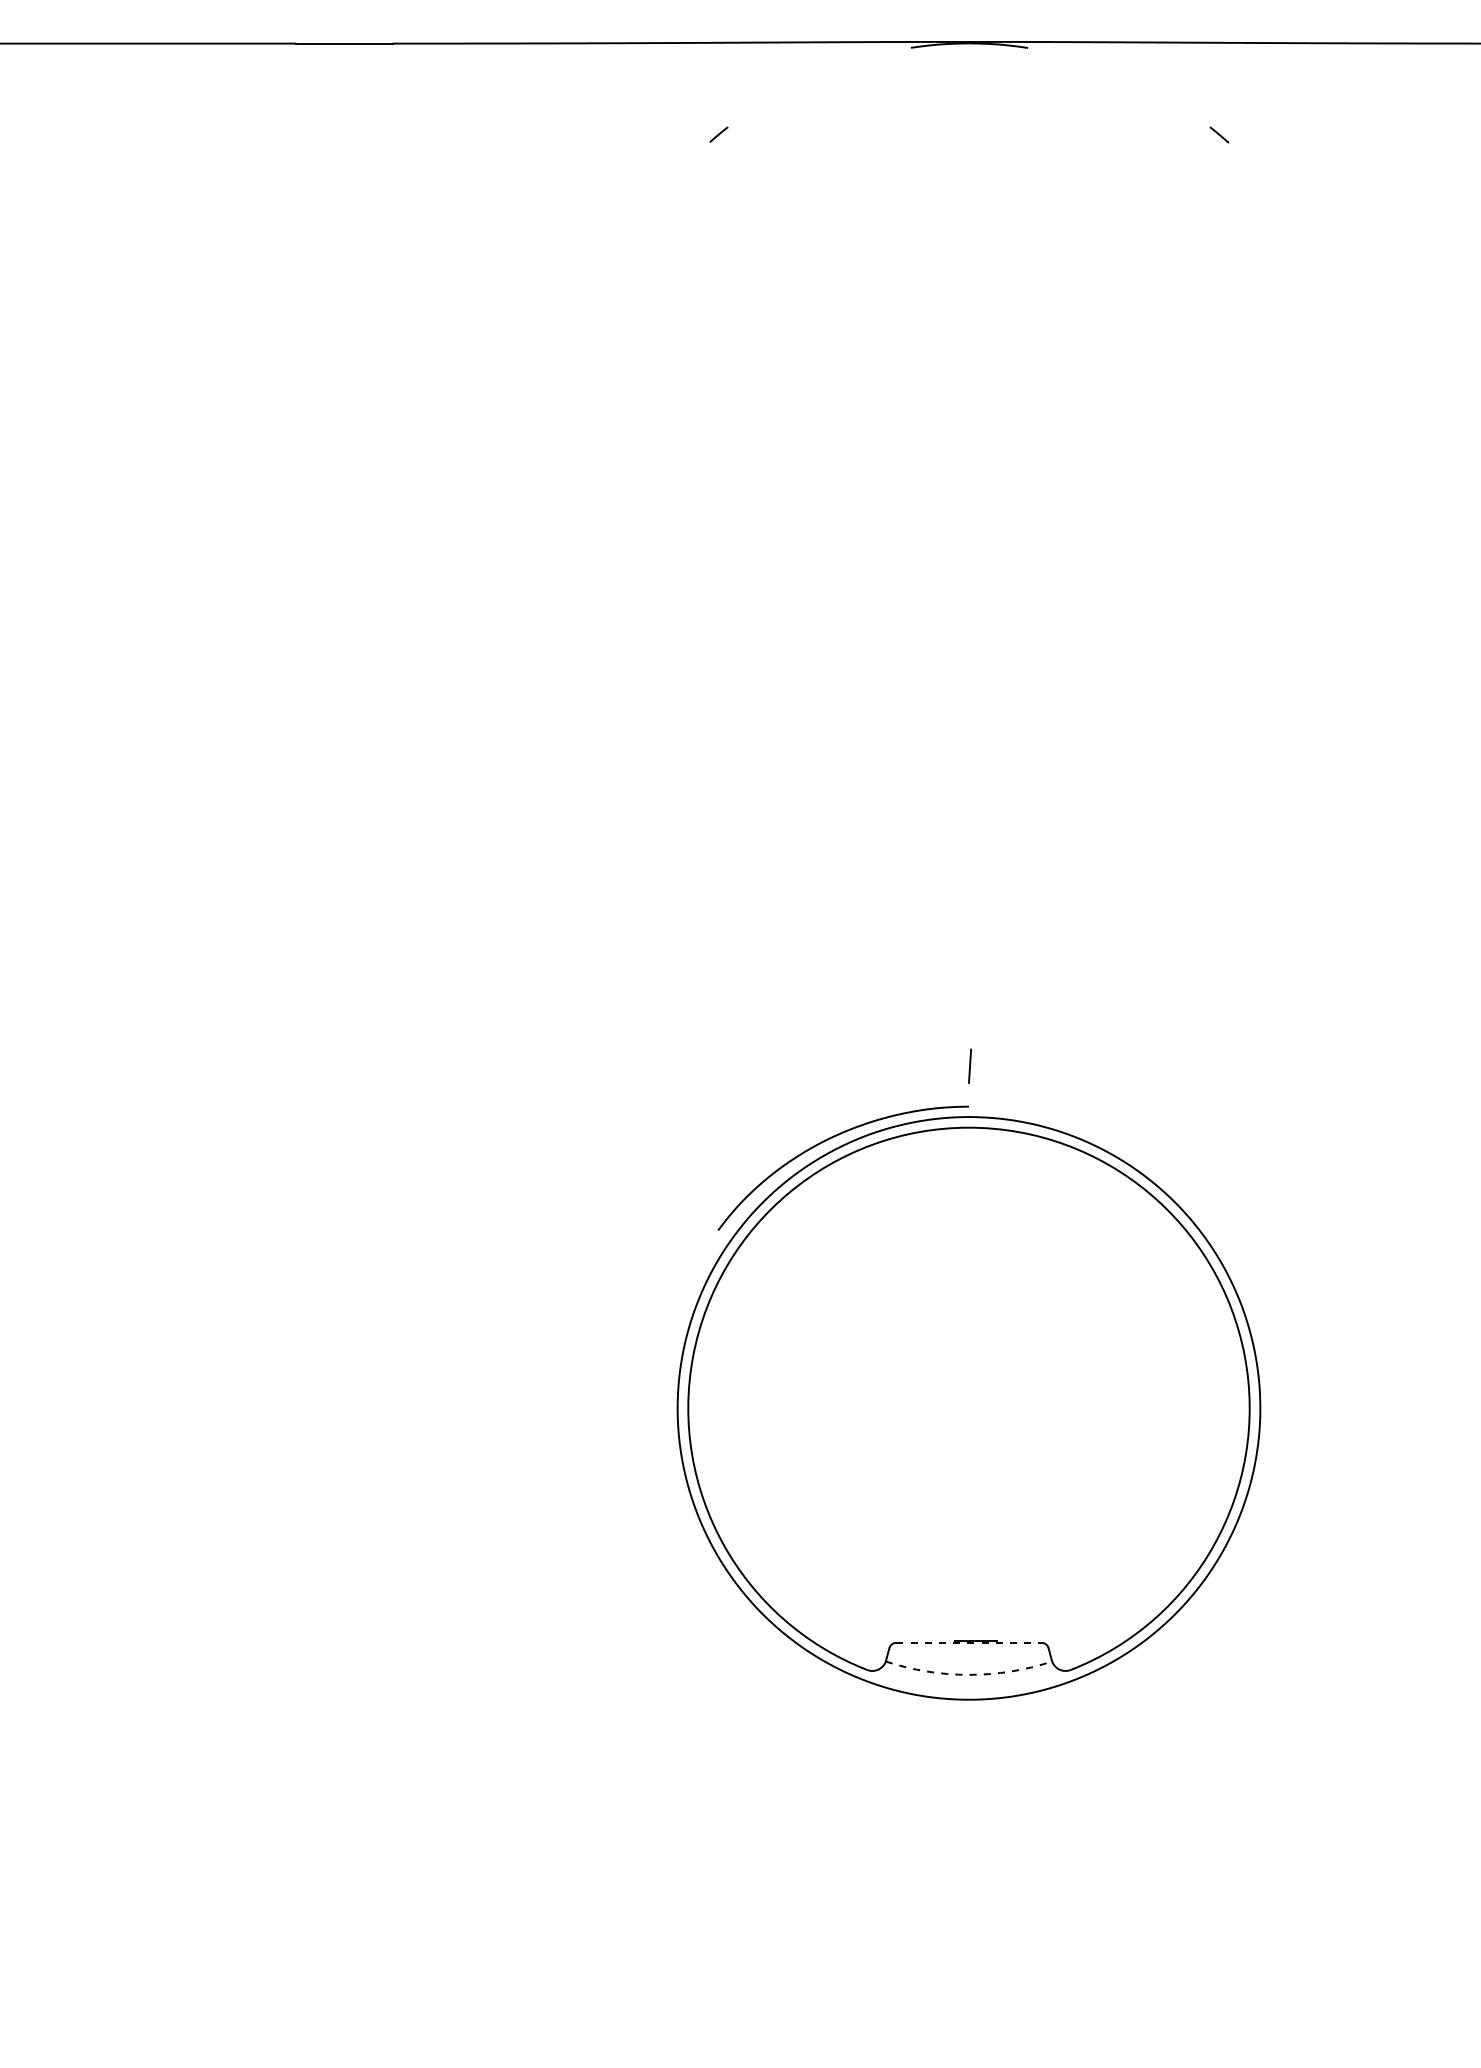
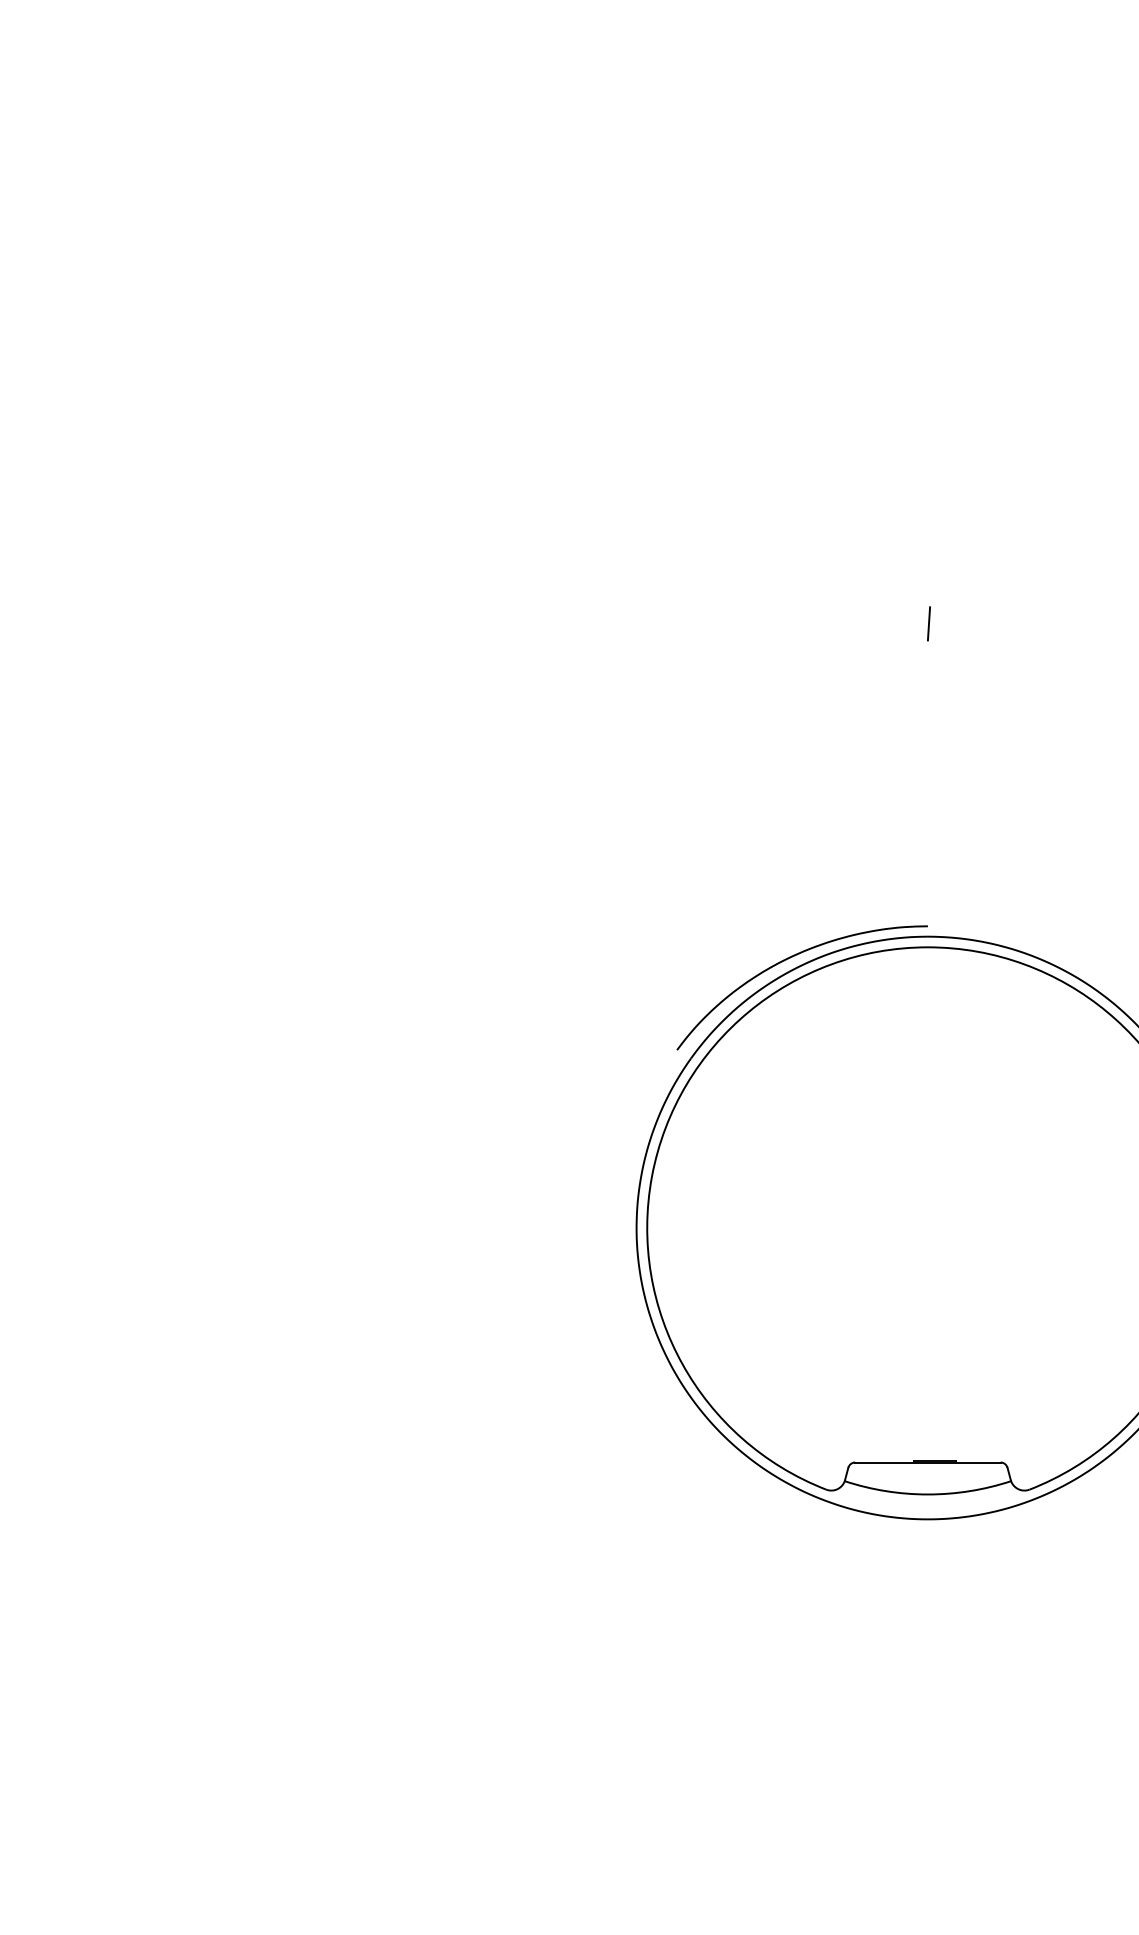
line: (969, 1065) -> (928, 623), moved
line: (968, 1642) -> (927, 1462), dashed -> solid
arc: (969, 1674) -> (928, 1494), dashed -> solid

